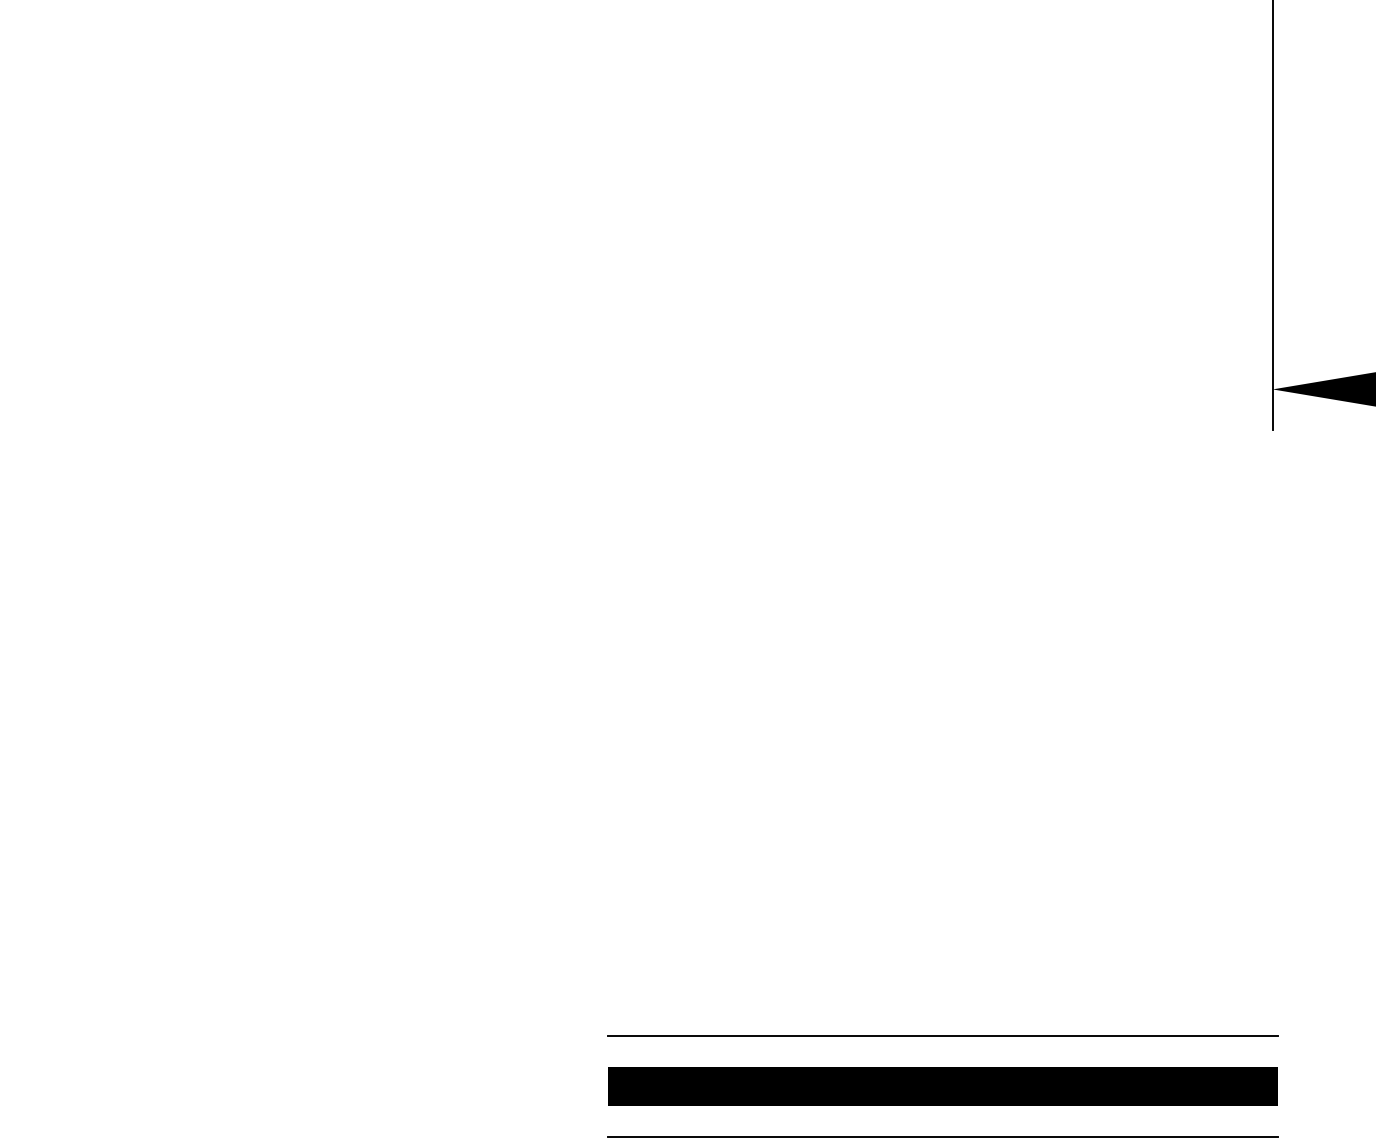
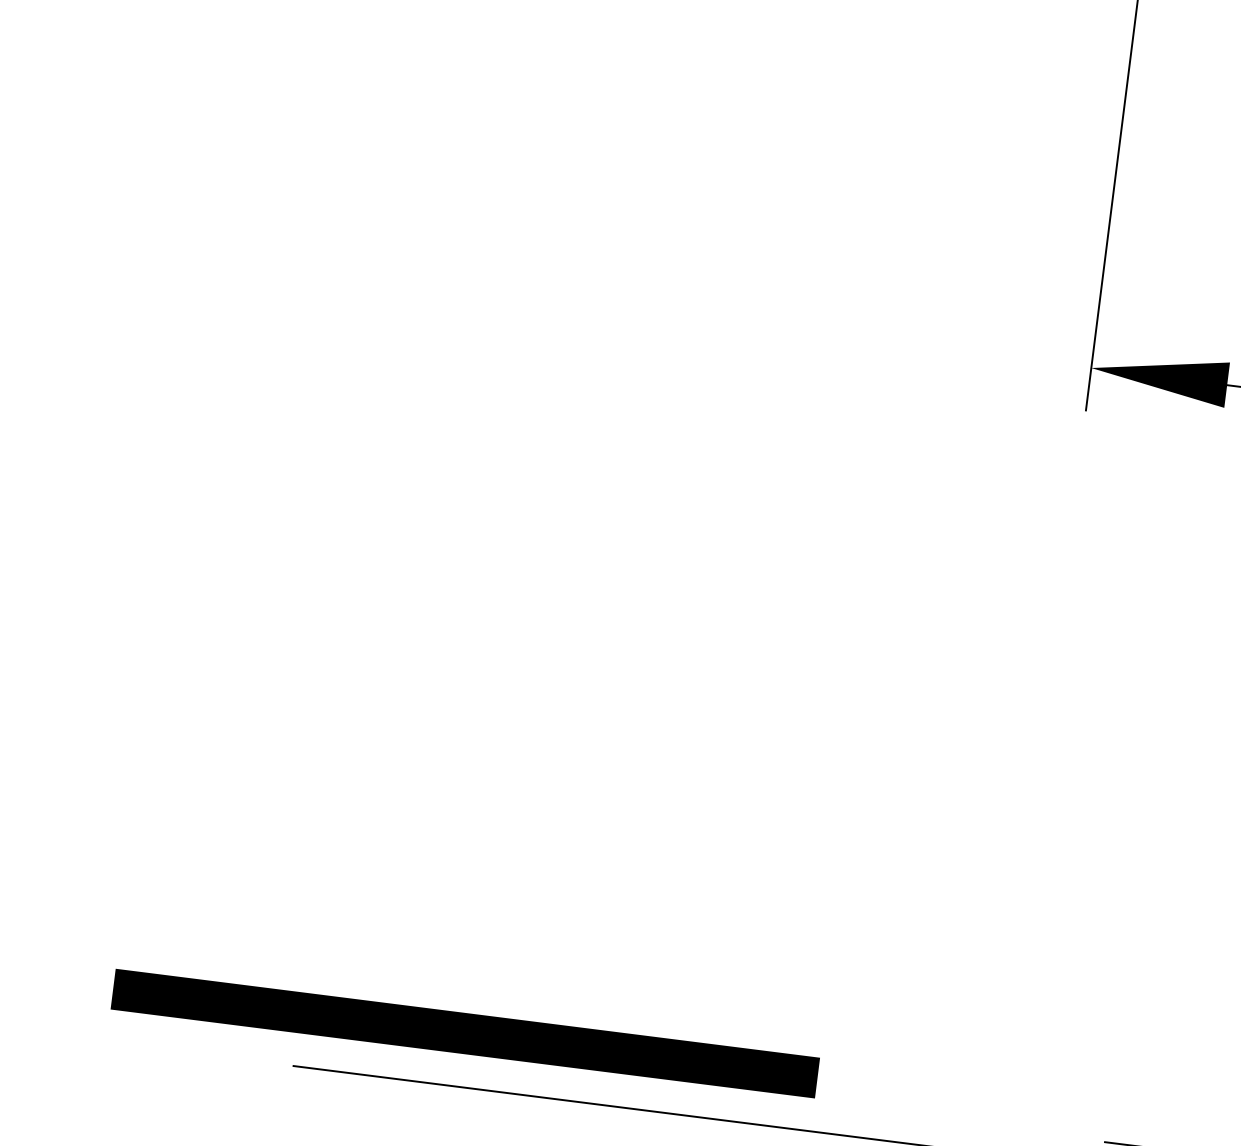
line: (943, 1035) -> (659, 1003), removed
line: (942, 1086) -> (464, 1033), moved

